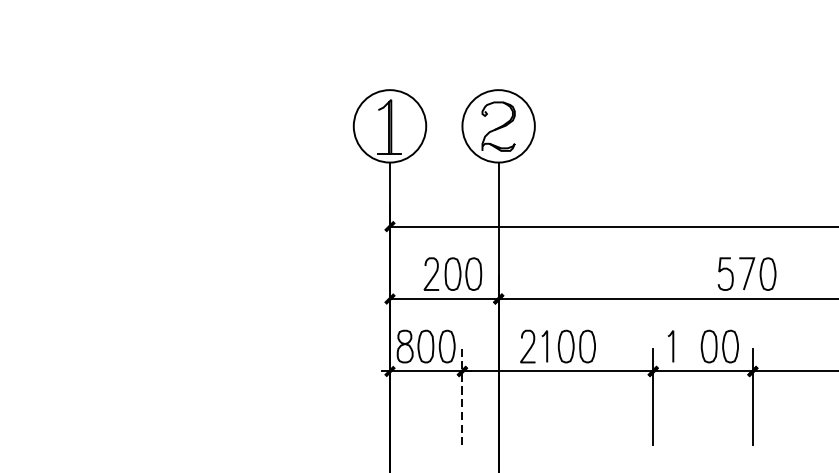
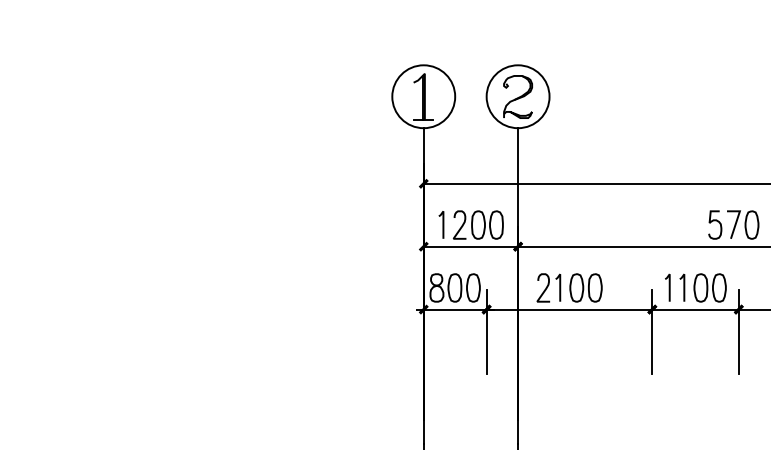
line: (411, 273) -> (442, 224), added
line: (689, 346) -> (683, 287), added
line: (462, 396) -> (486, 331), dashed -> solid

